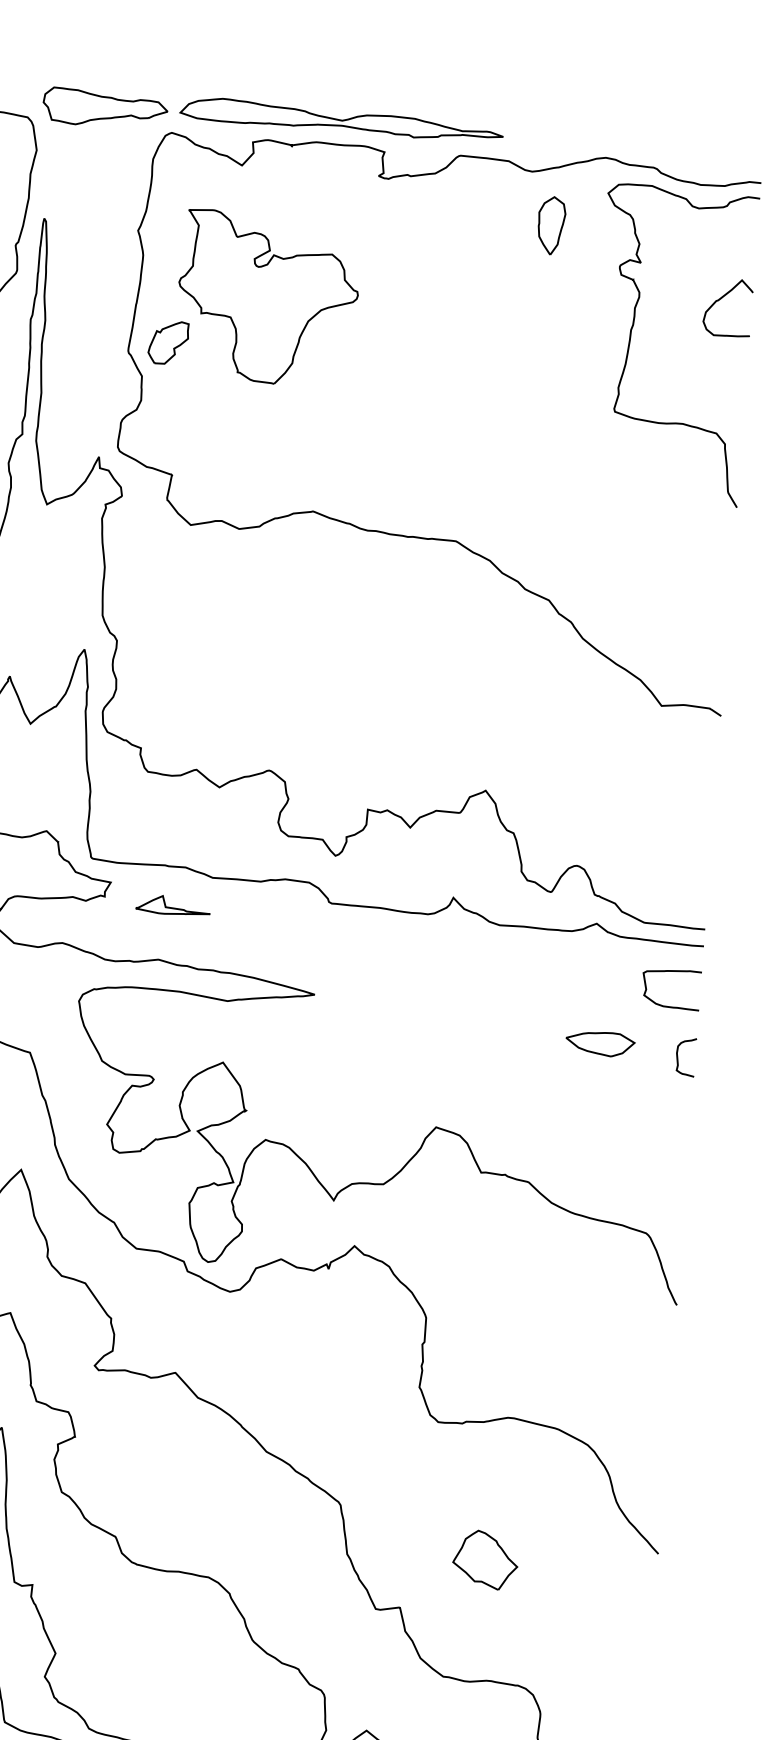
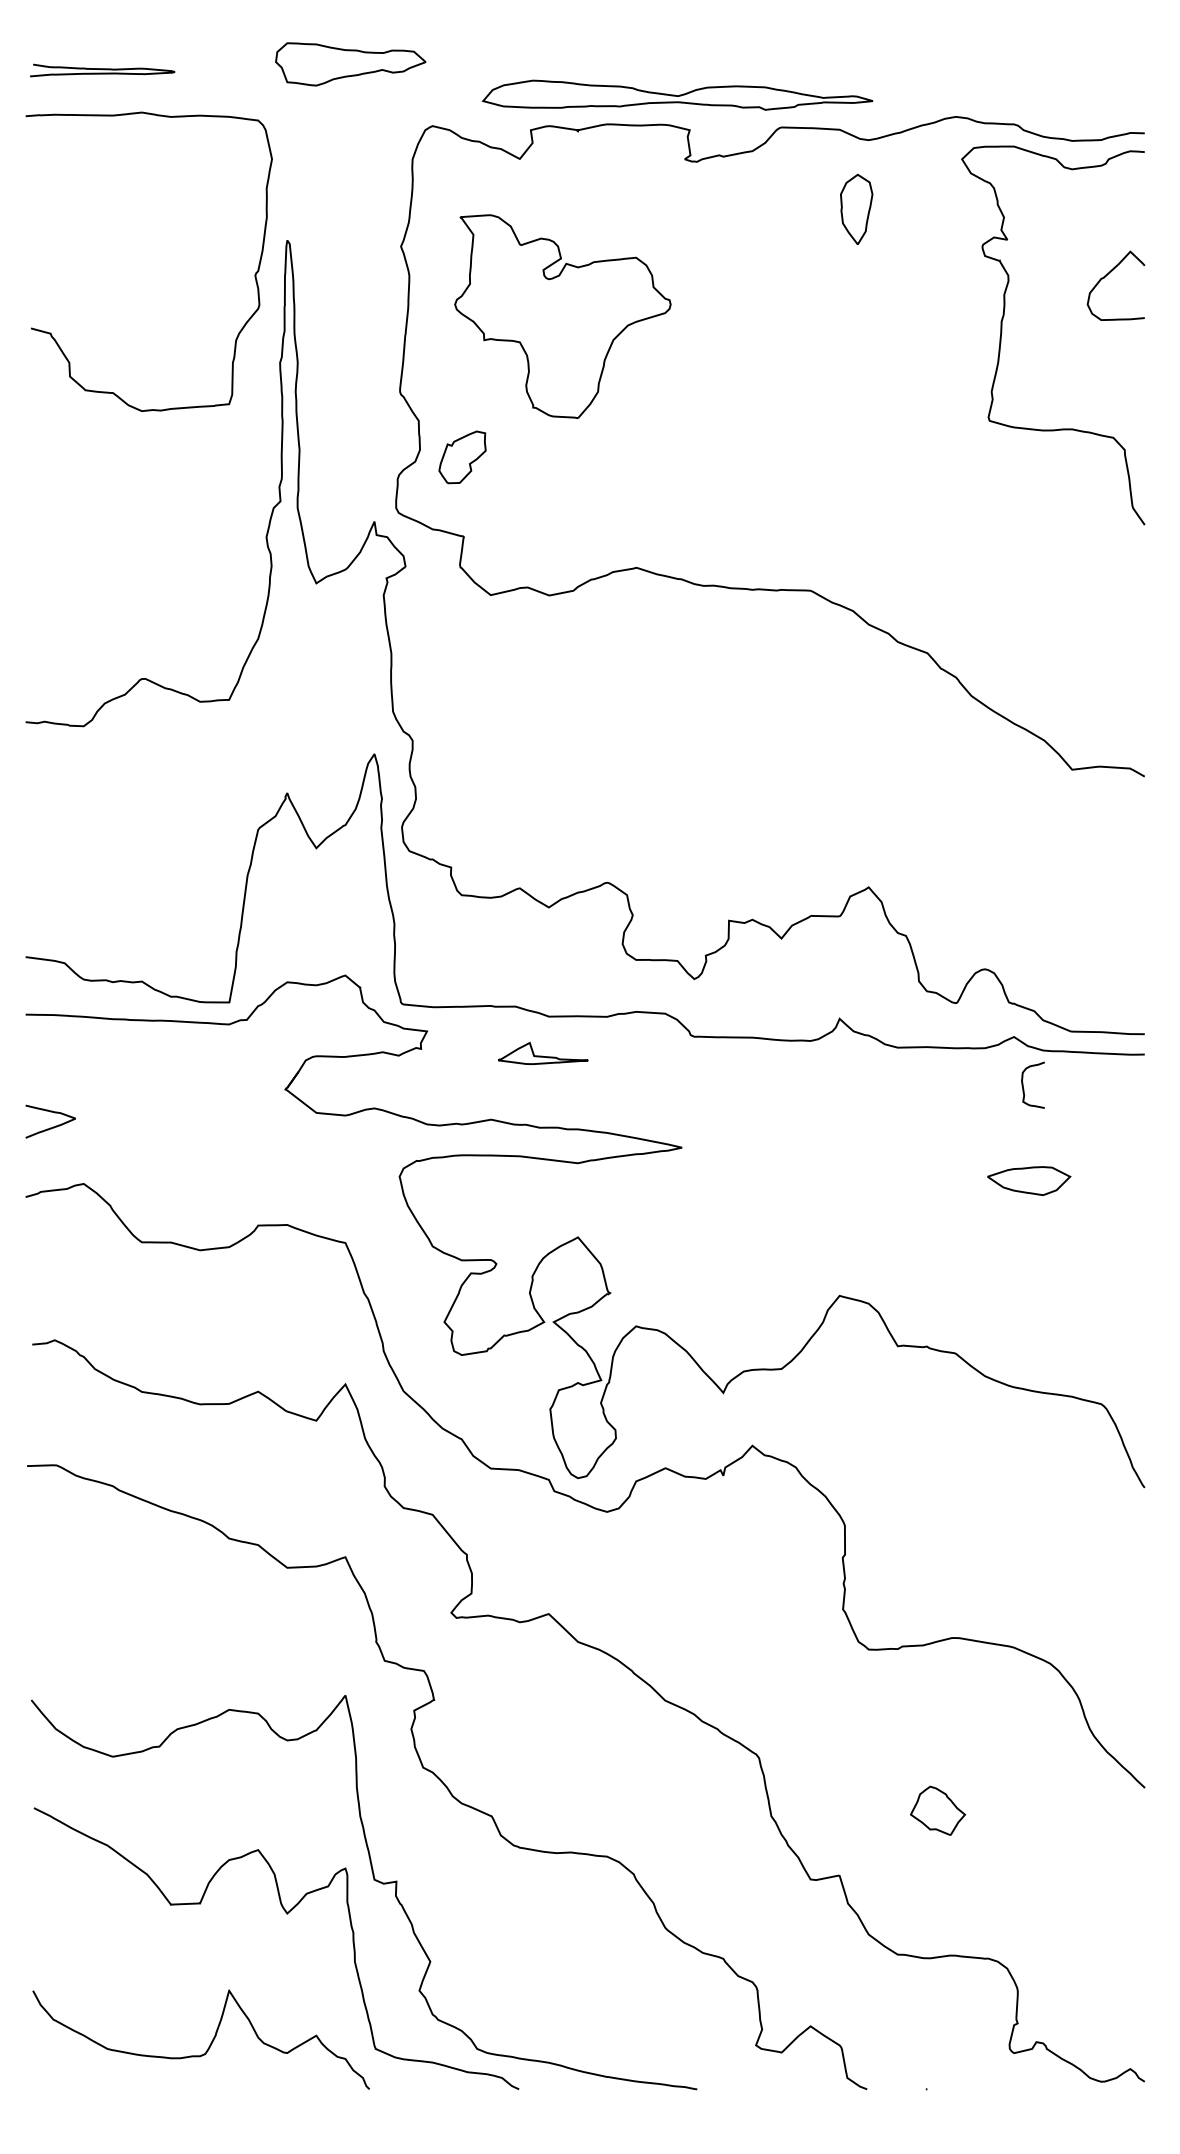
part: (105, 108) -> (350, 64), moved
part: (341, 119) -> (677, 94), moved
part: (551, 225) -> (856, 208), moved
part: (168, 342) -> (462, 457), moved
part: (173, 904) -> (543, 1052), moved
curve: (670, 972) -> (1106, 1088), removed
curve: (678, 1056) -> (1023, 1084), moved
part: (485, 1559) -> (937, 1810), size x0.7

